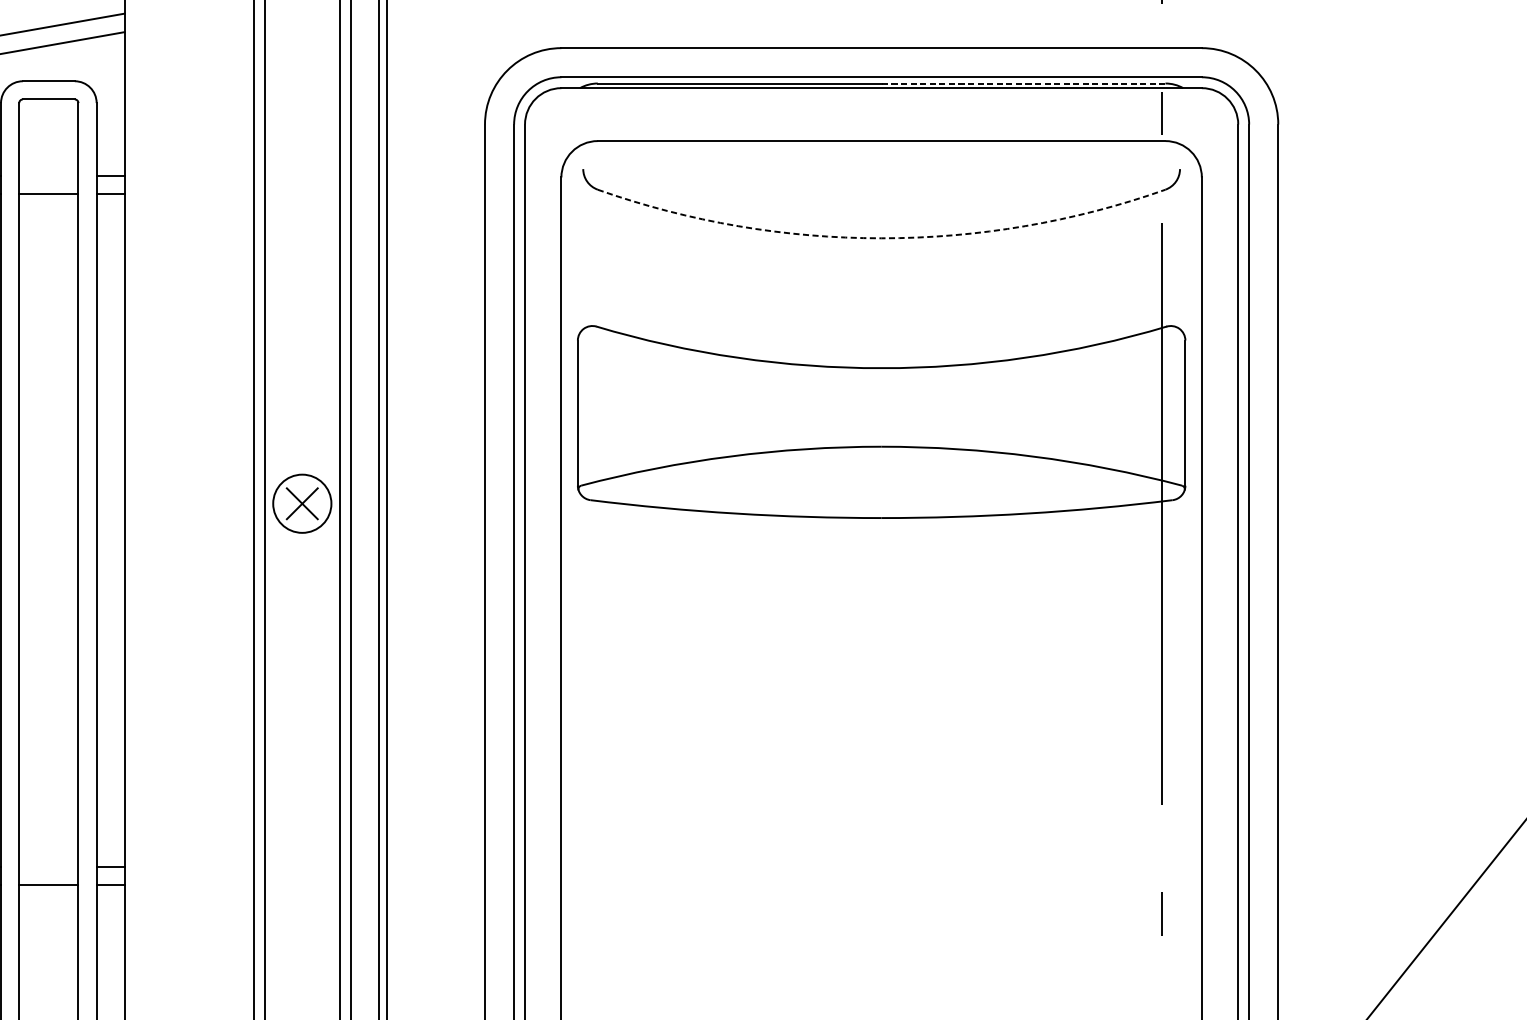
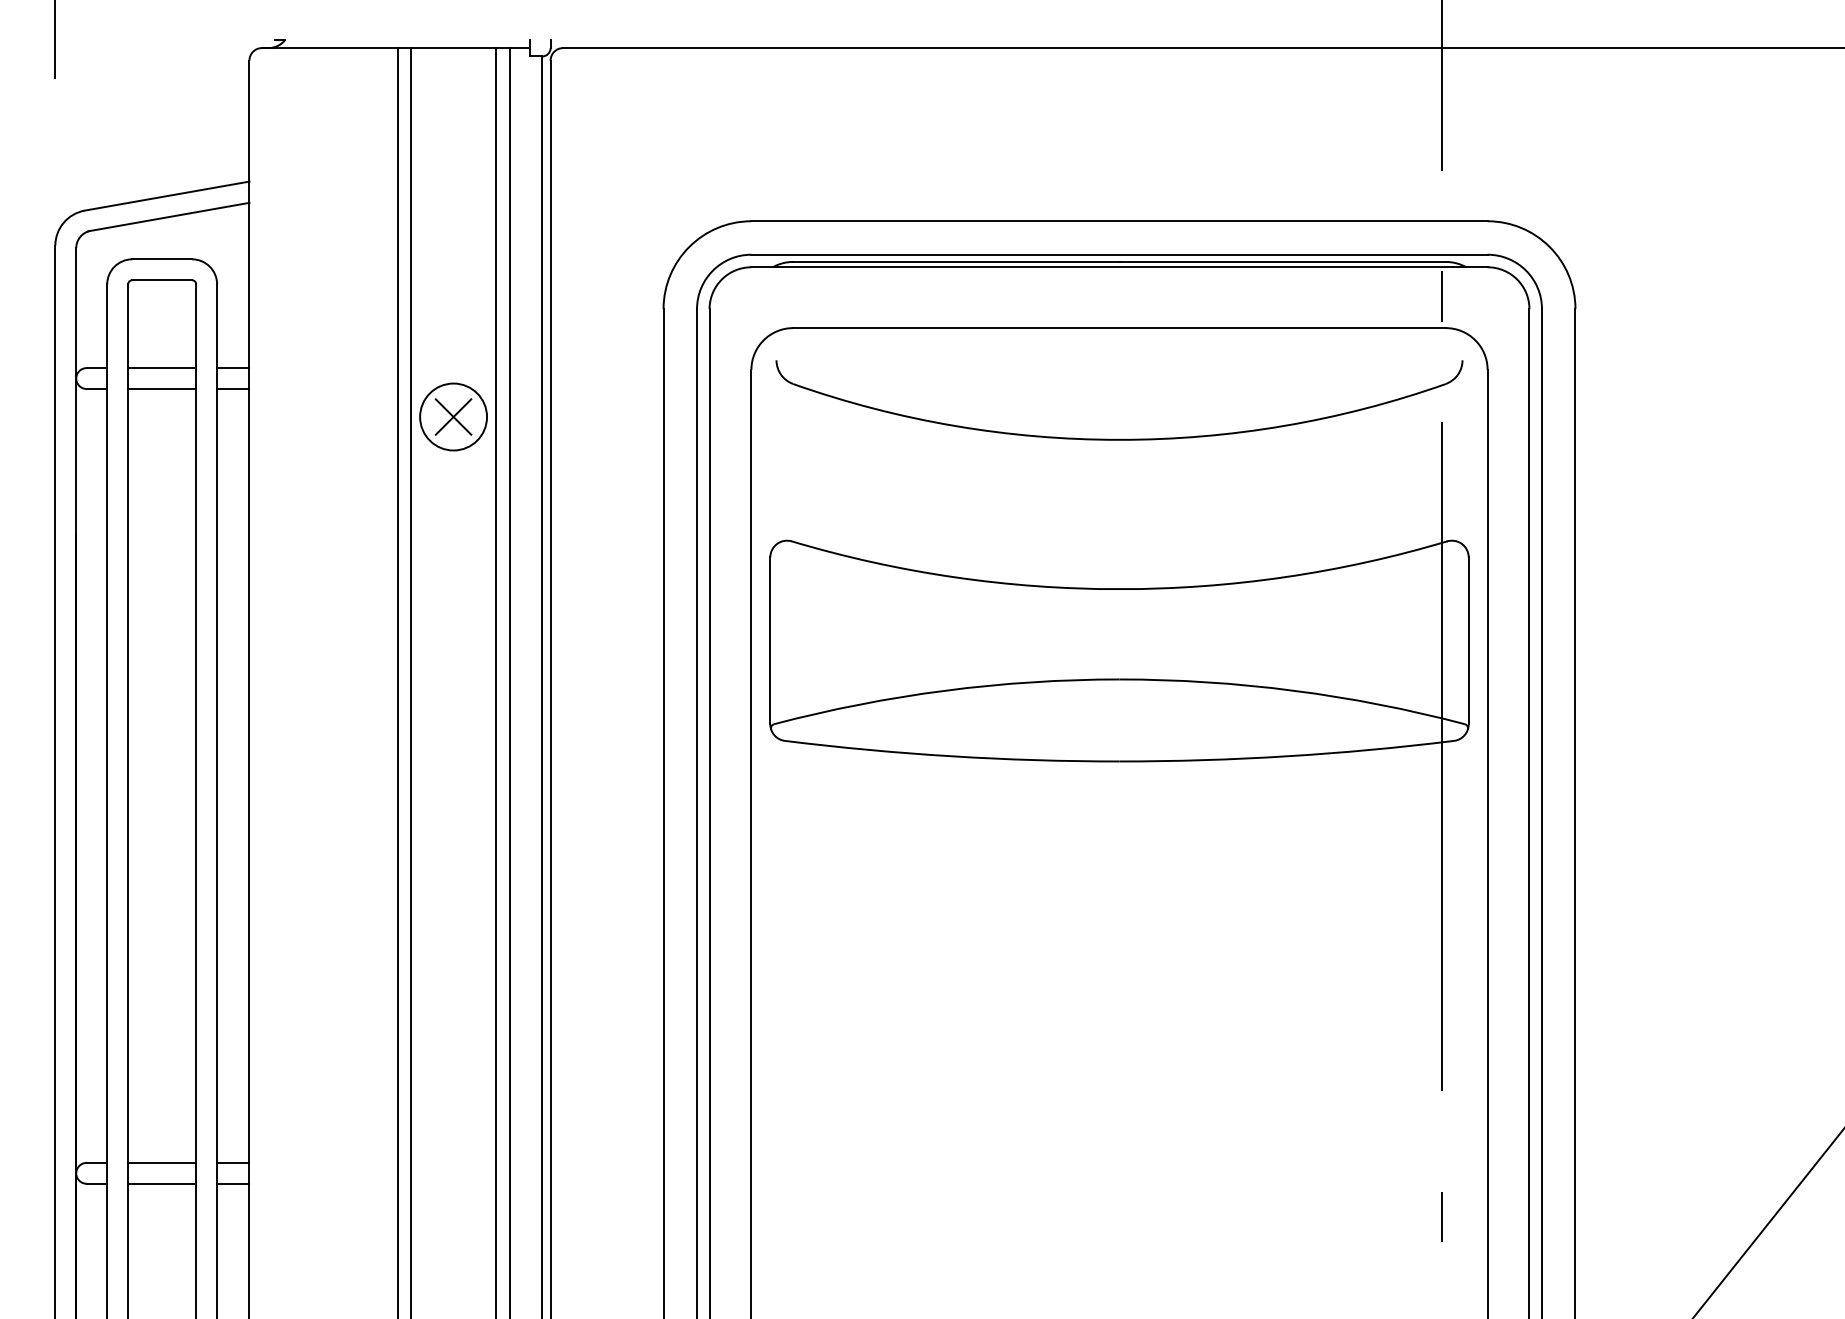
line: (1023, 83) -> (1282, 261), dashed -> solid
line: (49, 176) -> (162, 368), added
arc: (881, 237) -> (1119, 439), dashed -> solid
part: (302, 503) -> (453, 416), moved
line: (49, 866) -> (162, 1162), added

